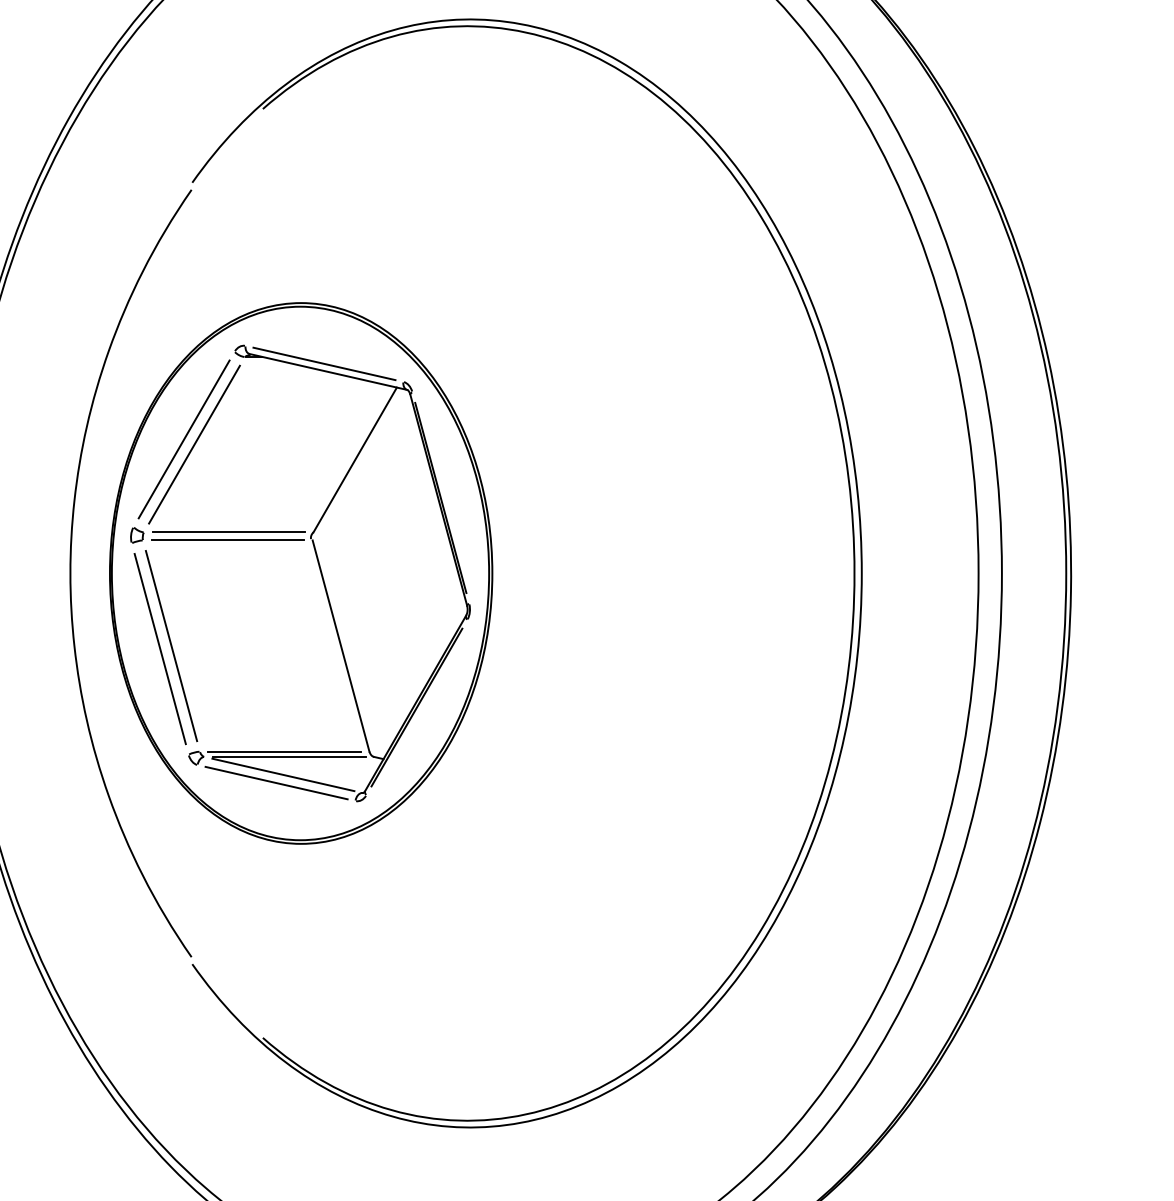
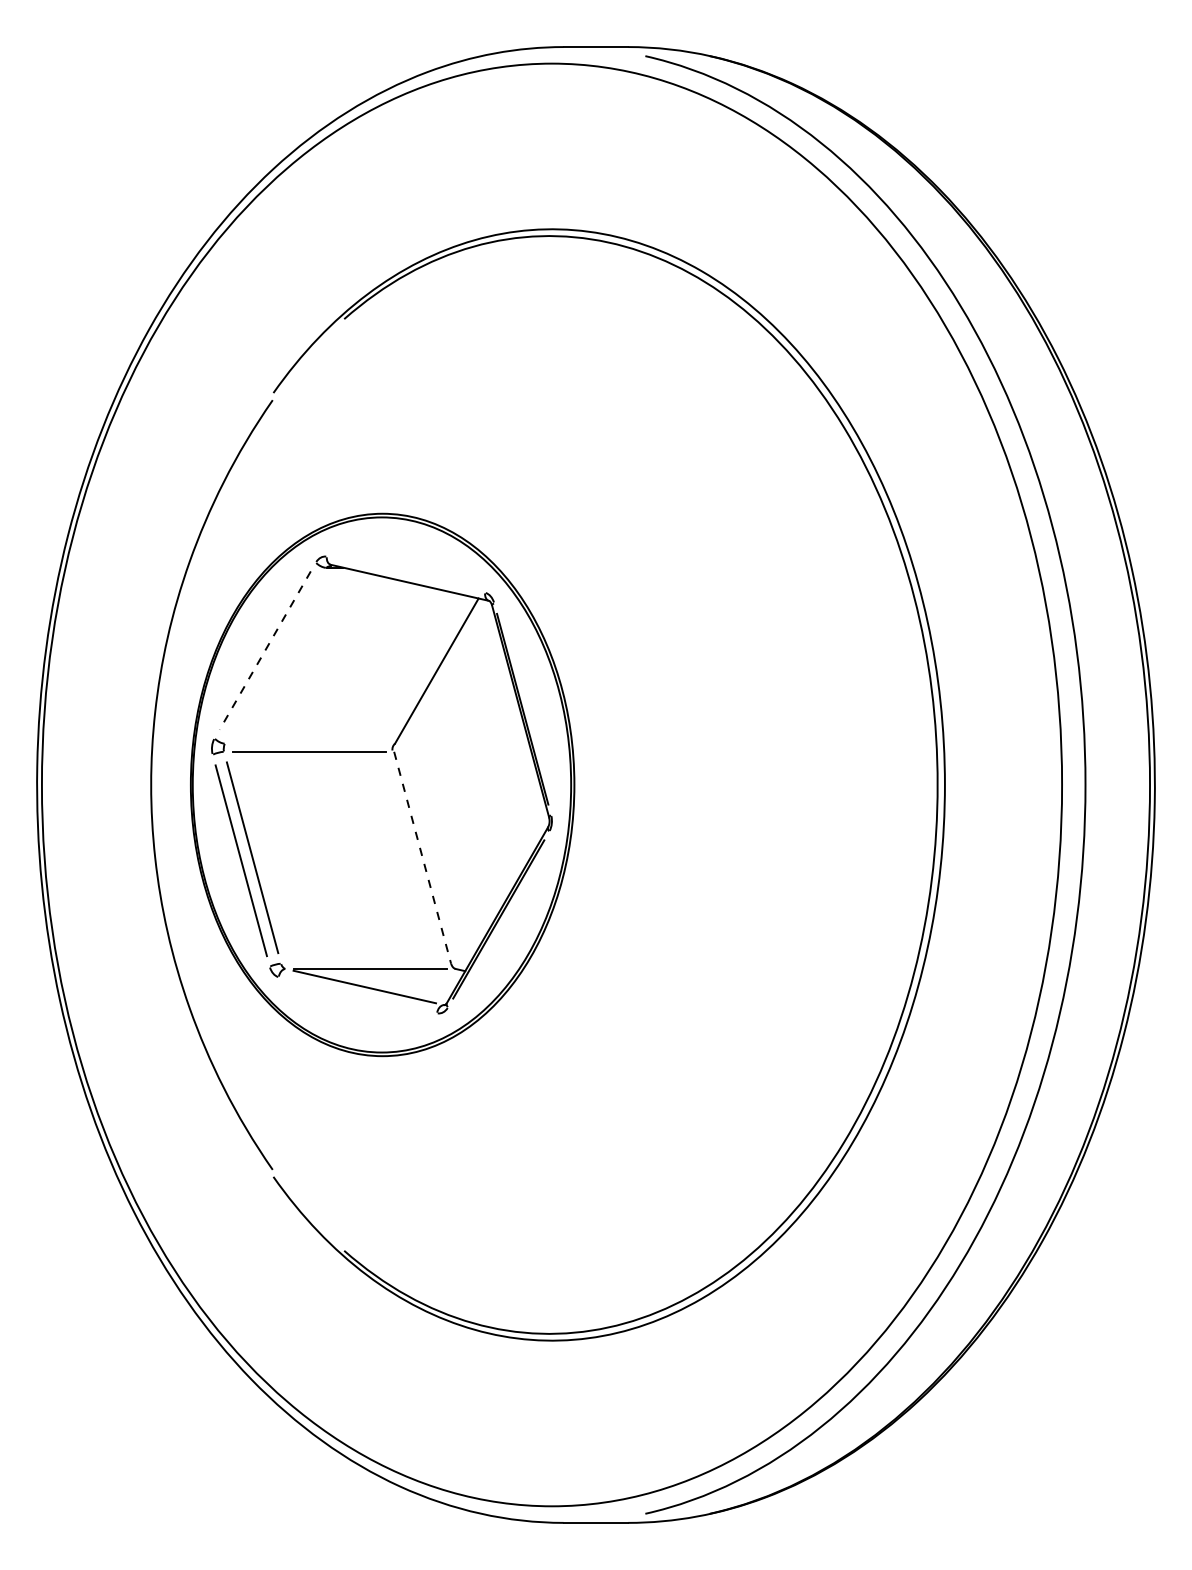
line: (323, 363) -> (405, 574), removed
line: (184, 439) -> (265, 650), solid -> dashed
line: (194, 444) -> (275, 655), removed
line: (228, 532) -> (309, 743), removed
line: (340, 645) -> (422, 857), solid -> dashed
line: (284, 751) -> (365, 963), removed
line: (276, 782) -> (357, 994), removed

